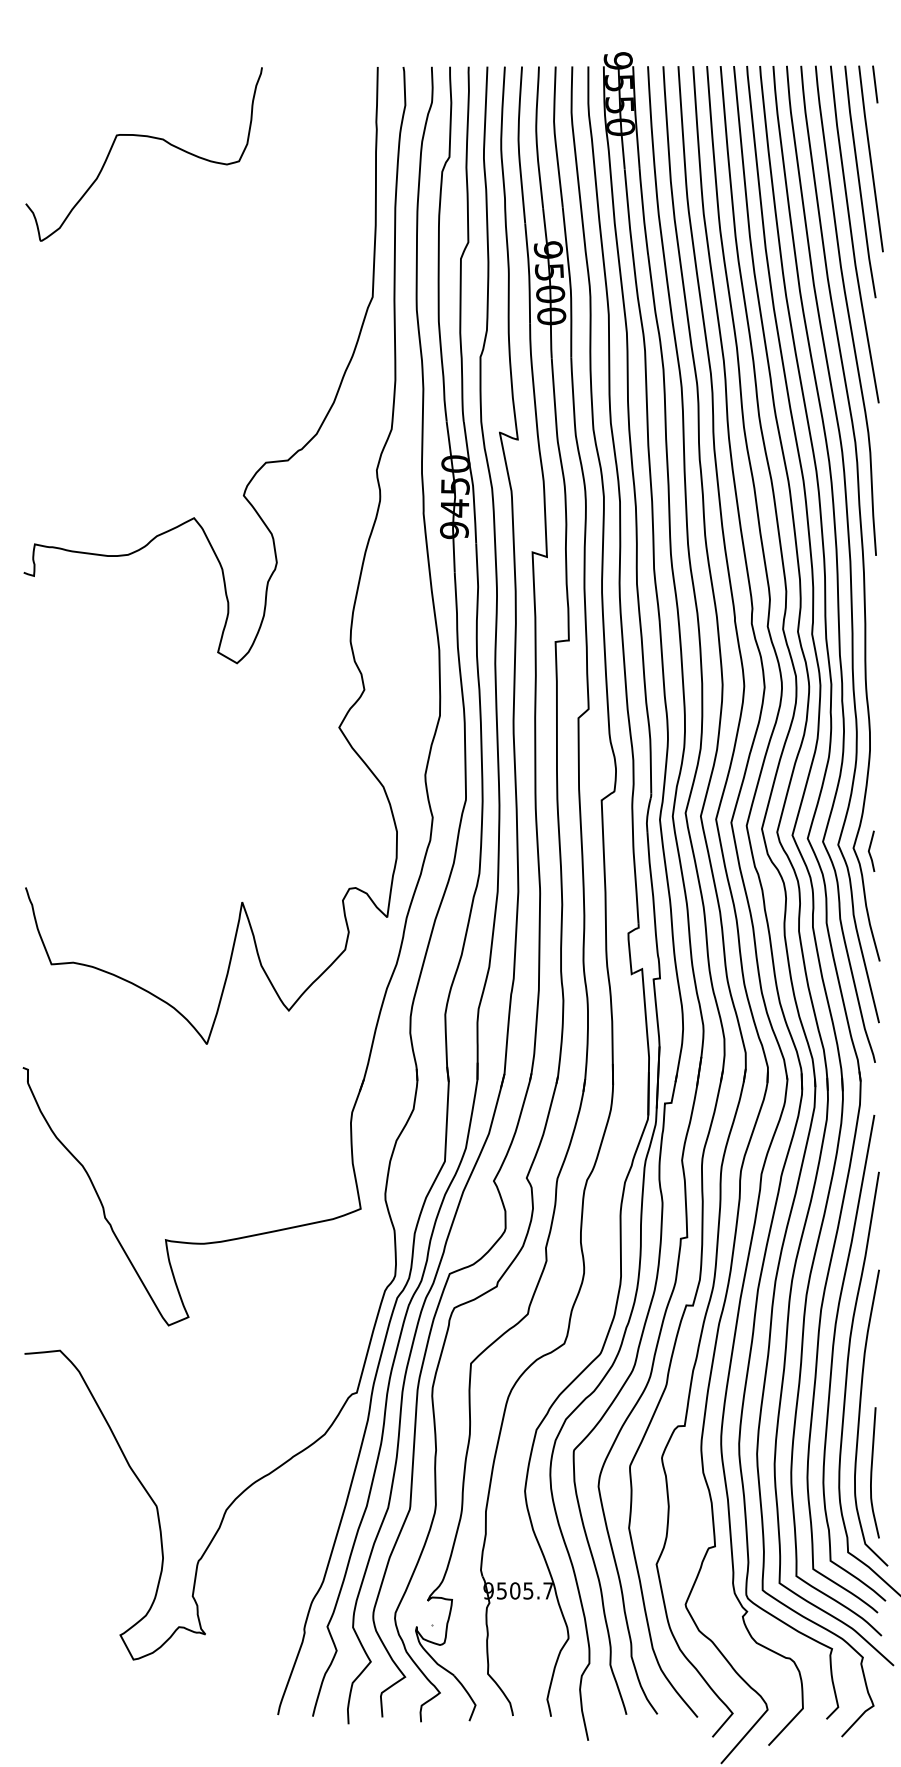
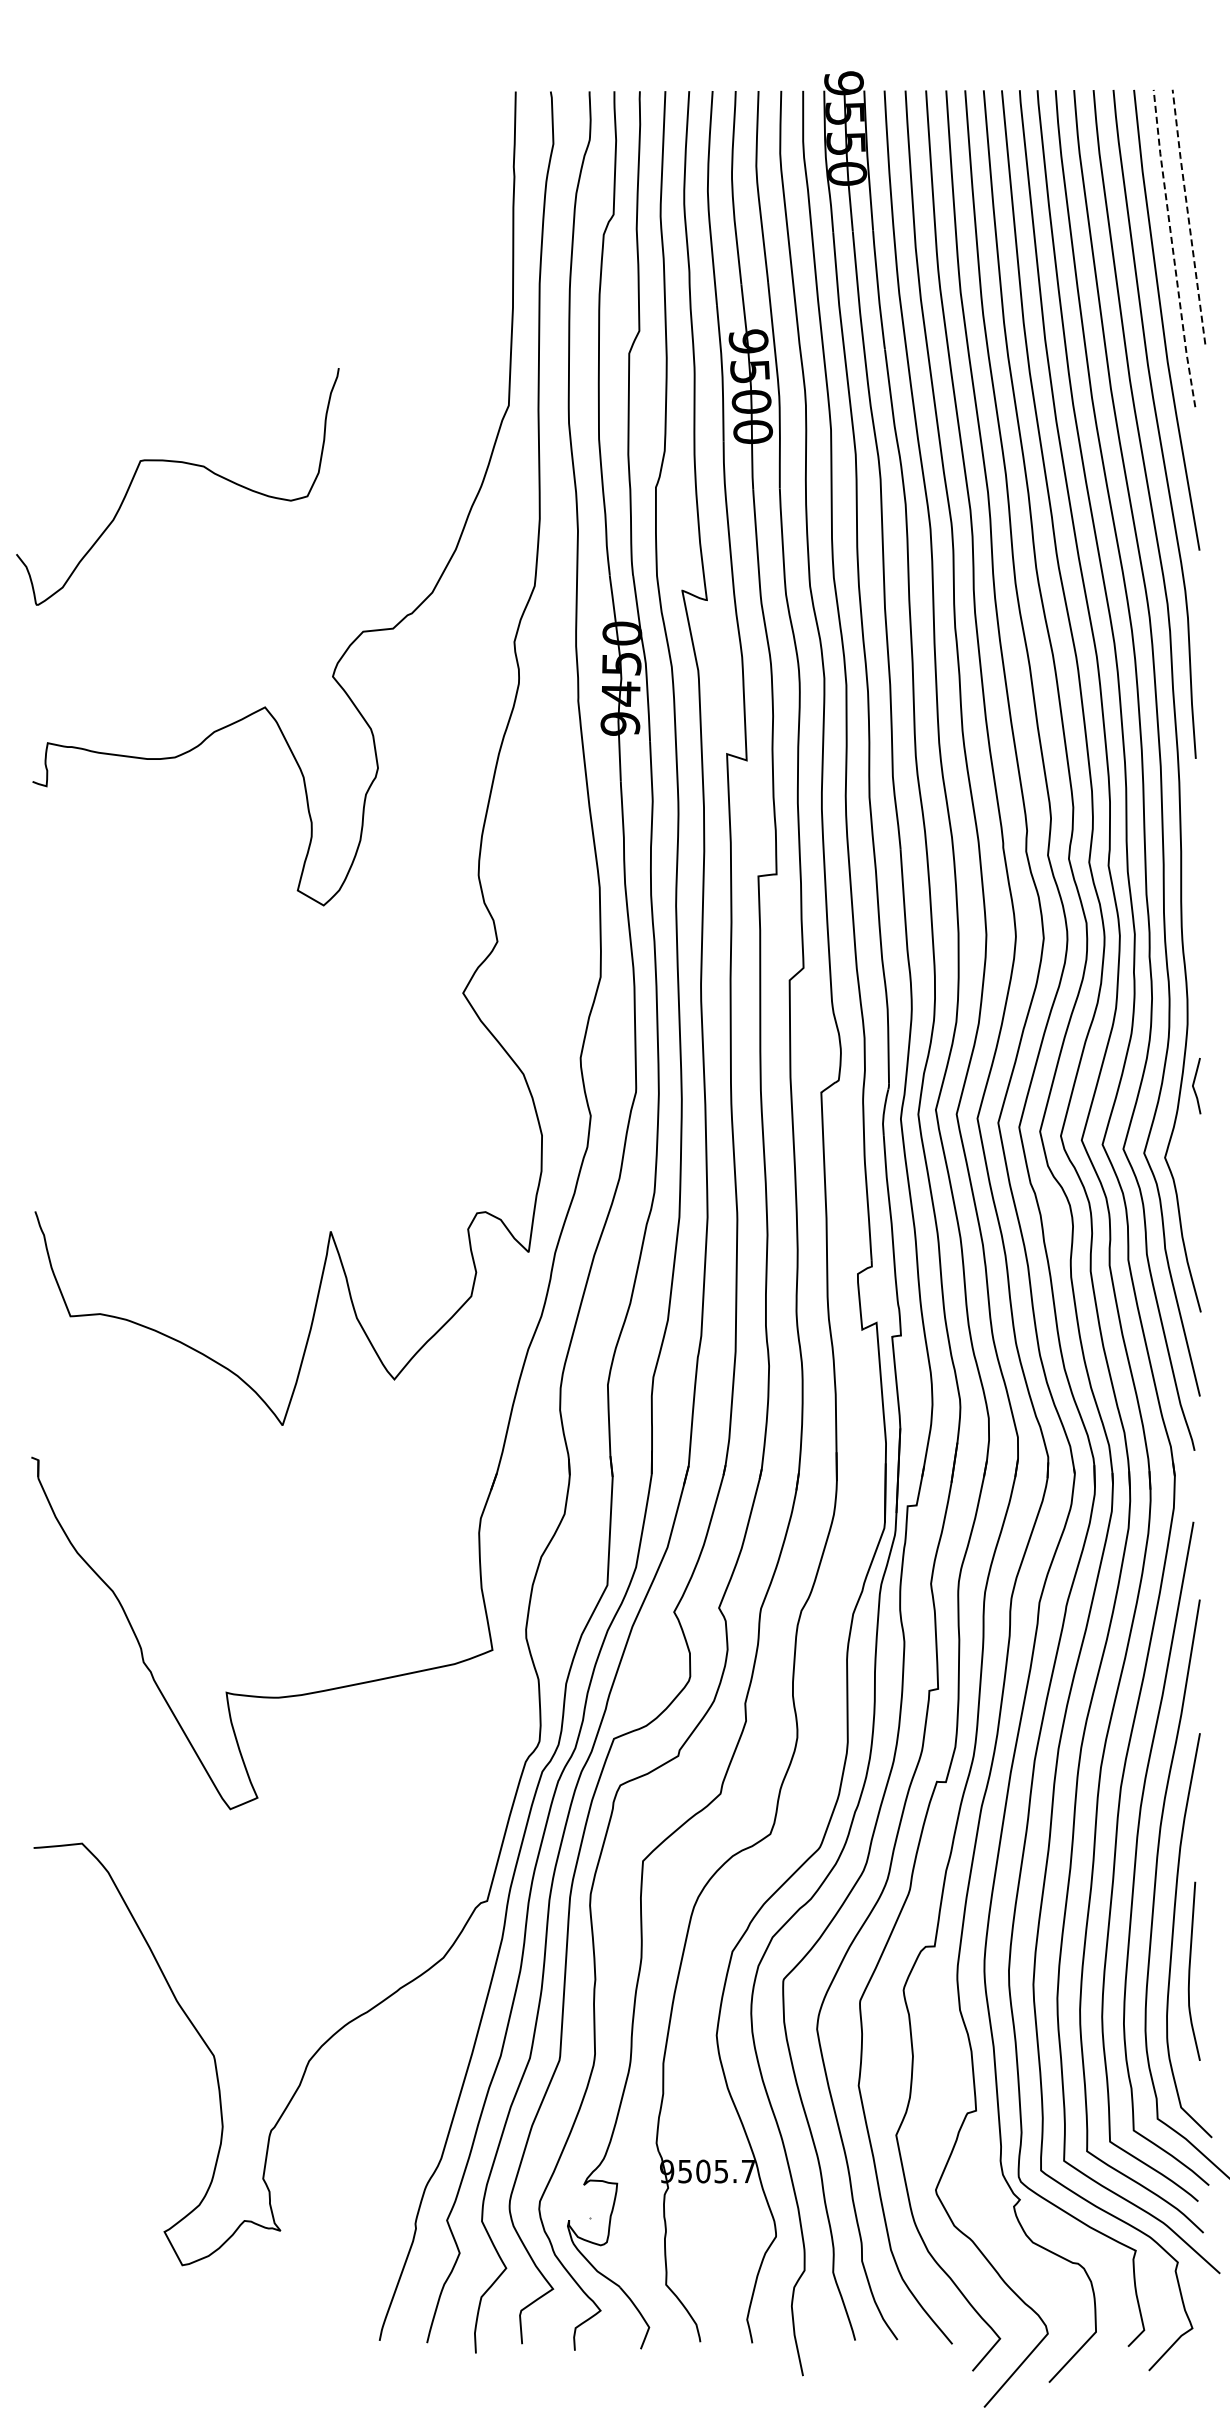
line: (875, 84) -> (1194, 115), removed
curve: (147, 137) -> (182, 463), moved
line: (870, 157) -> (1188, 215), solid -> dashed
line: (858, 181) -> (1172, 248), solid -> dashed
curve: (869, 852) -> (1194, 1087), moved
curve: (872, 1472) -> (1190, 1970), moved

